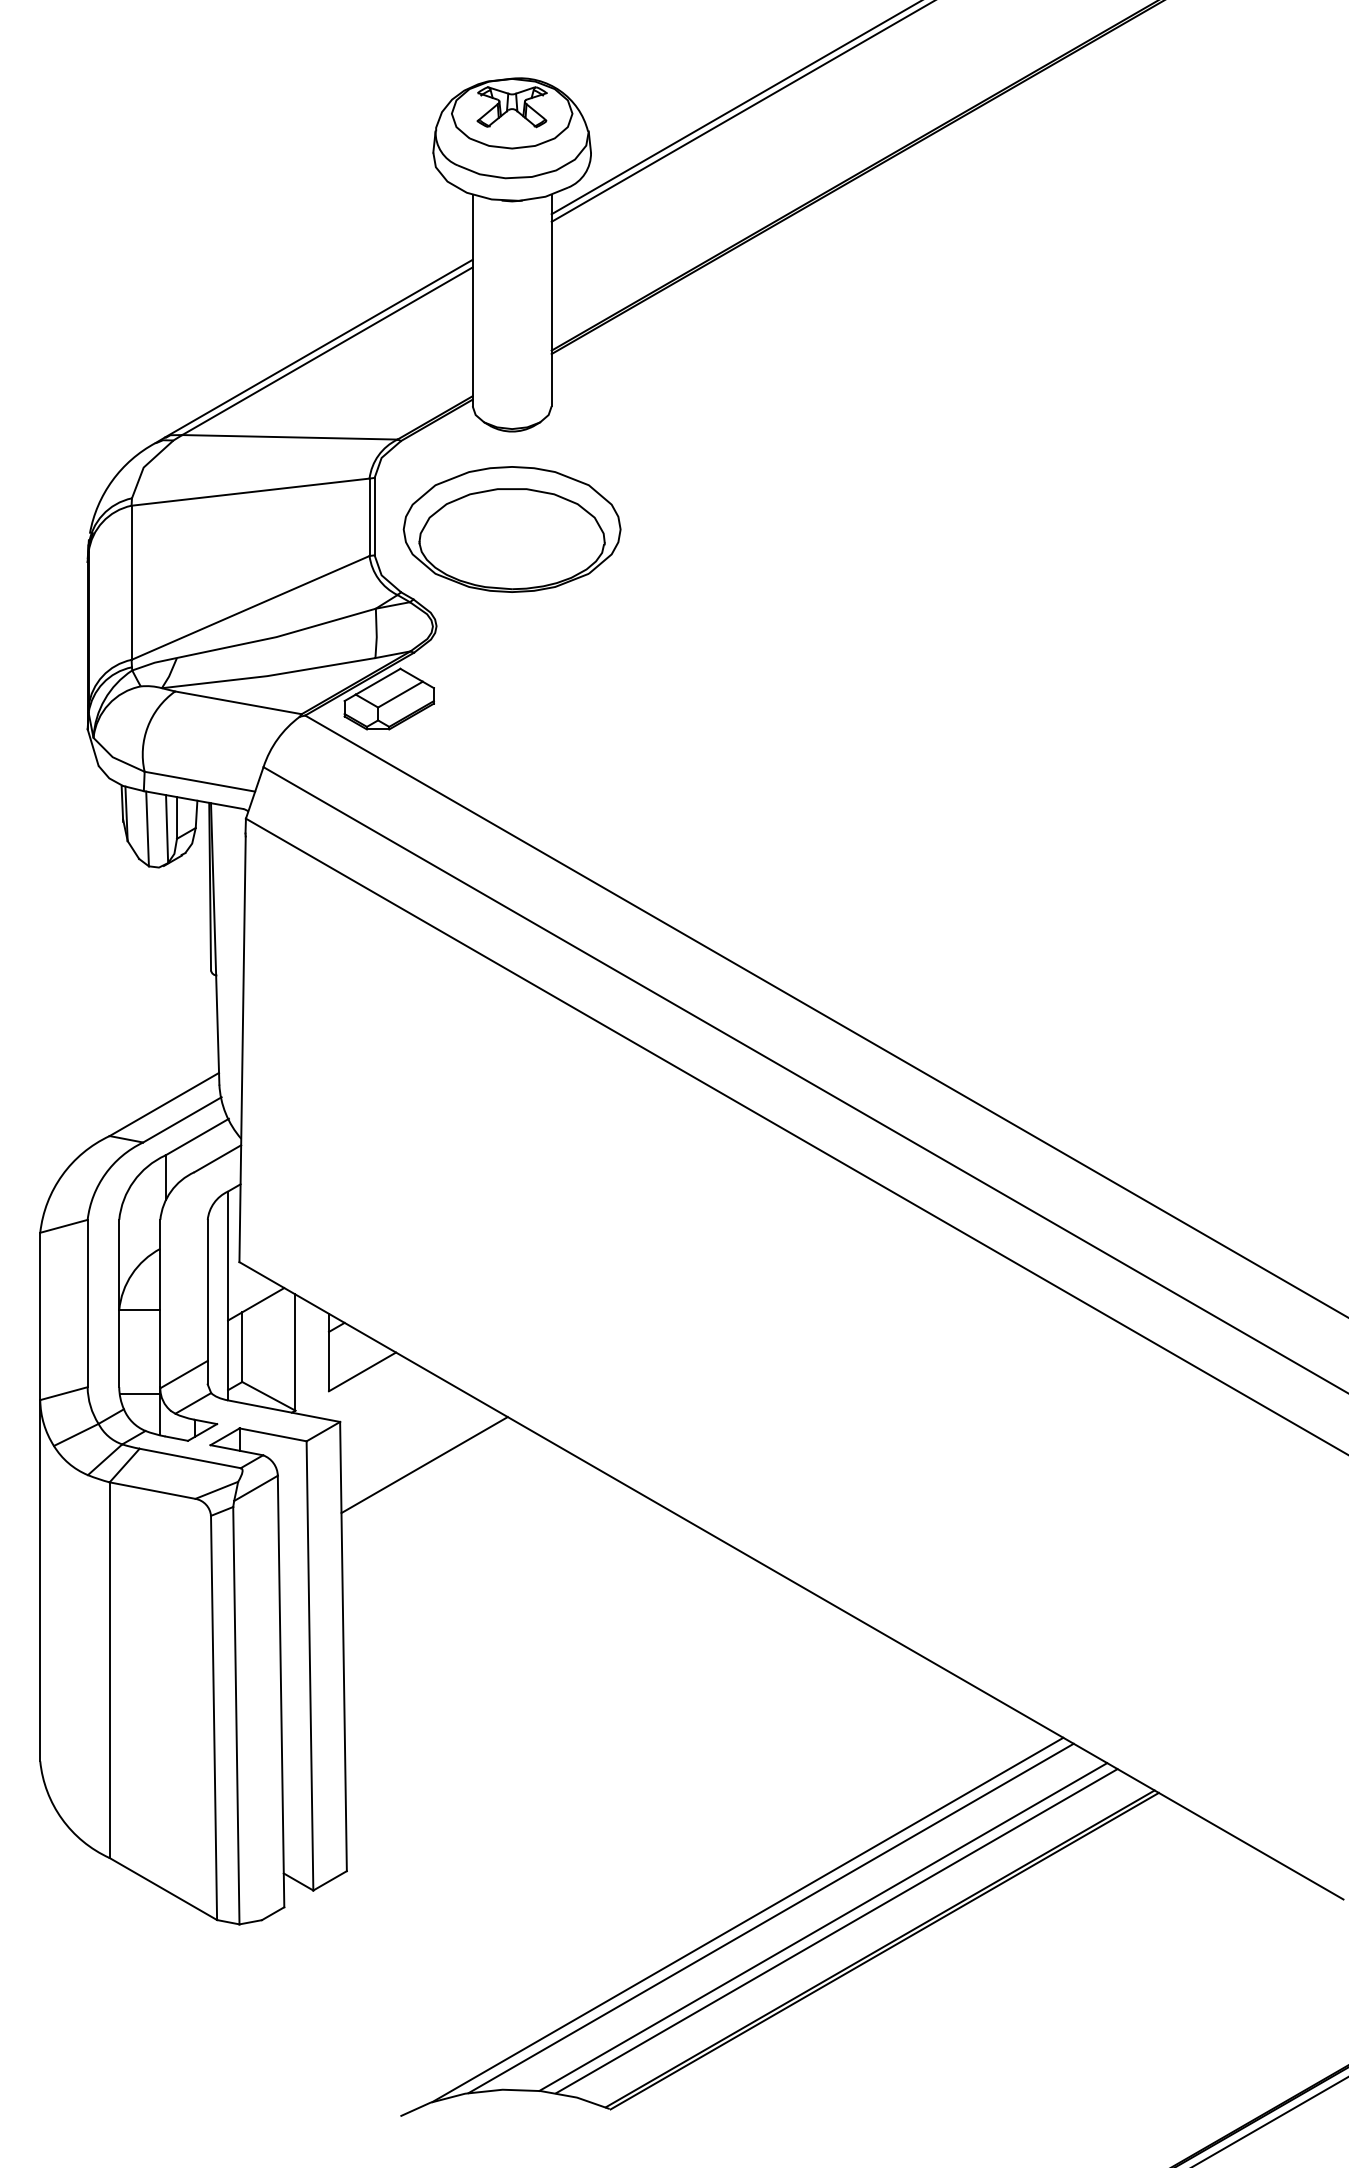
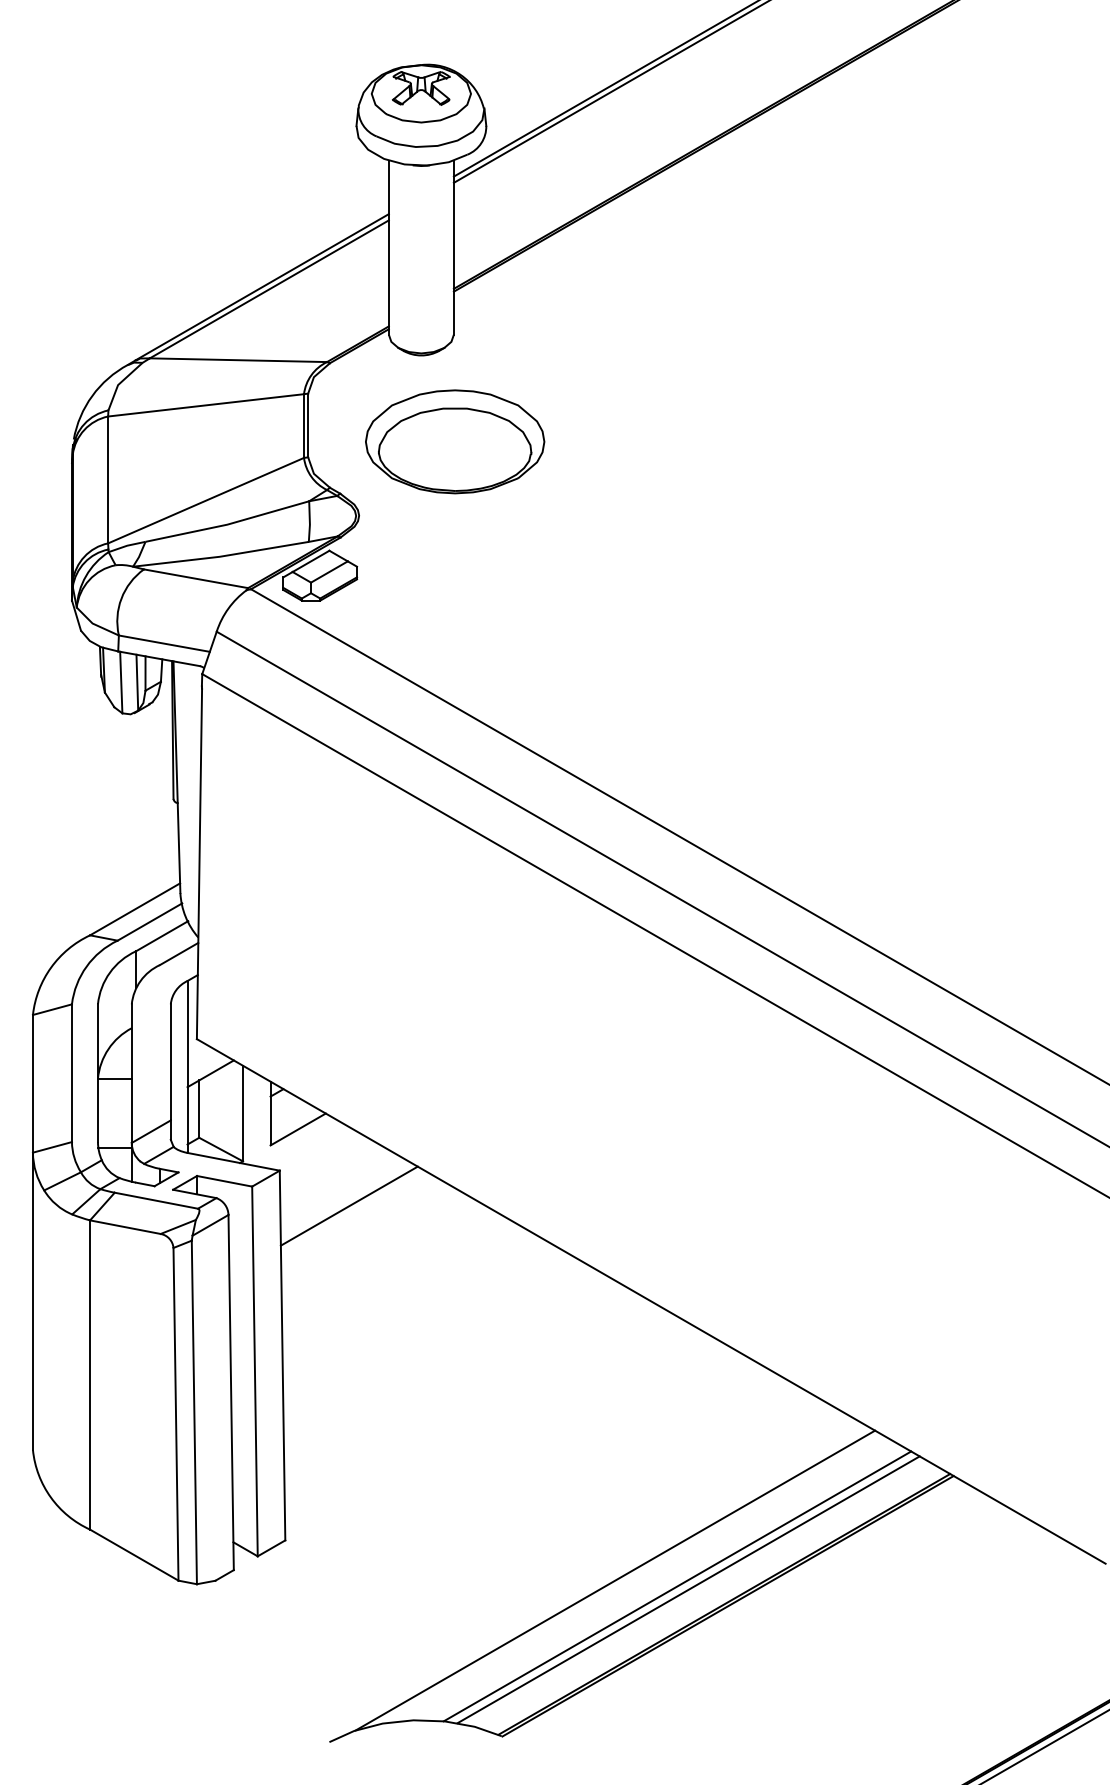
part: (511, 529) -> (454, 441), moved
line: (770, 1918) -> (634, 1579), removed

